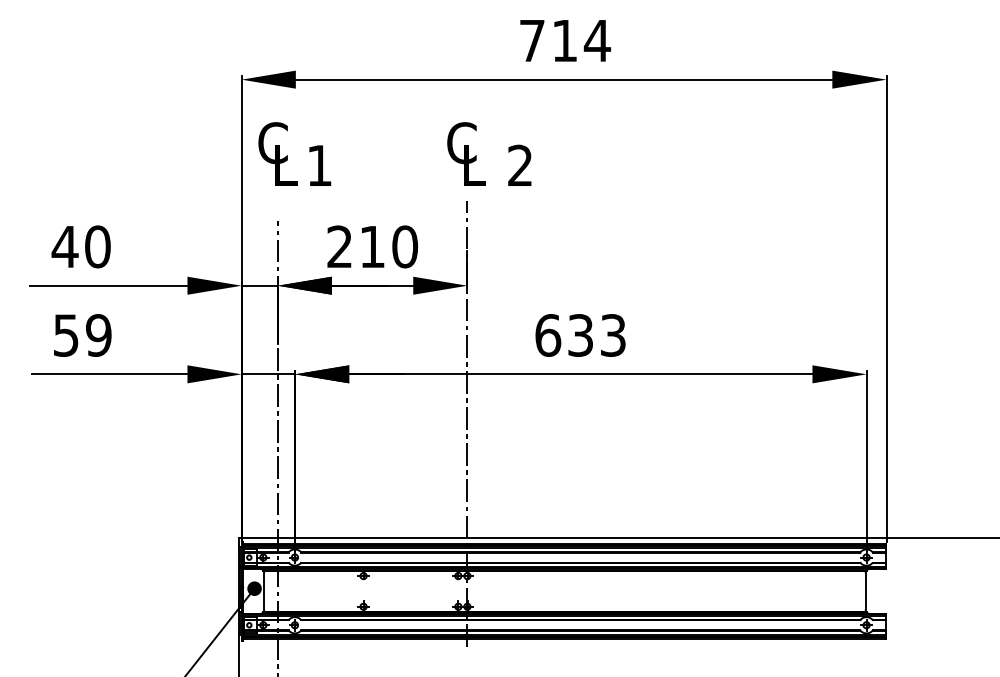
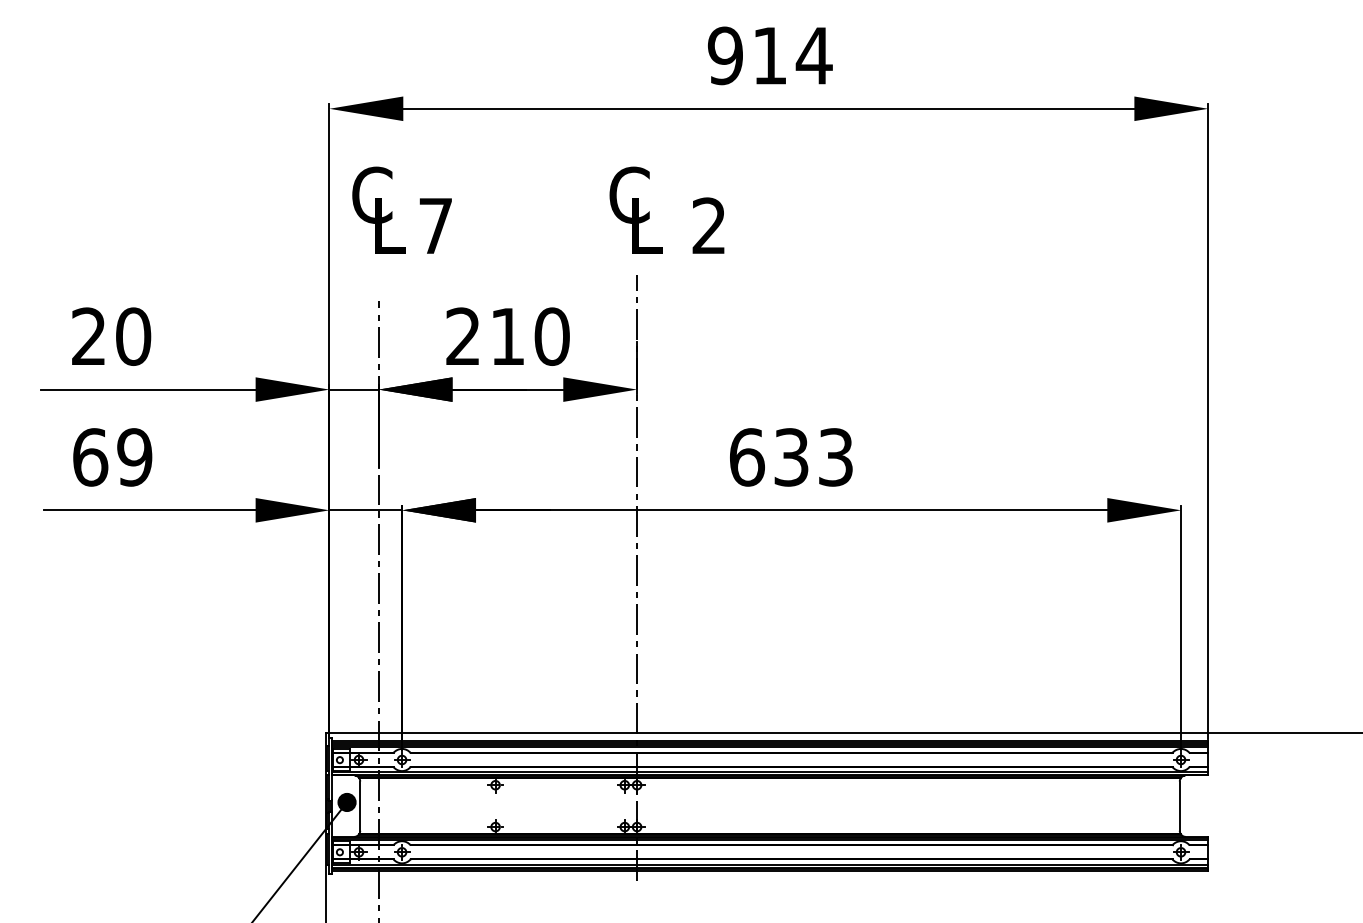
text: (532, 40) -> (725, 55), 714 -> 914
text: (319, 165) -> (435, 225), 1 -> 7
text: (64, 246) -> (88, 336), 40 -> 20
text: (66, 335) -> (90, 457), 59 -> 69

